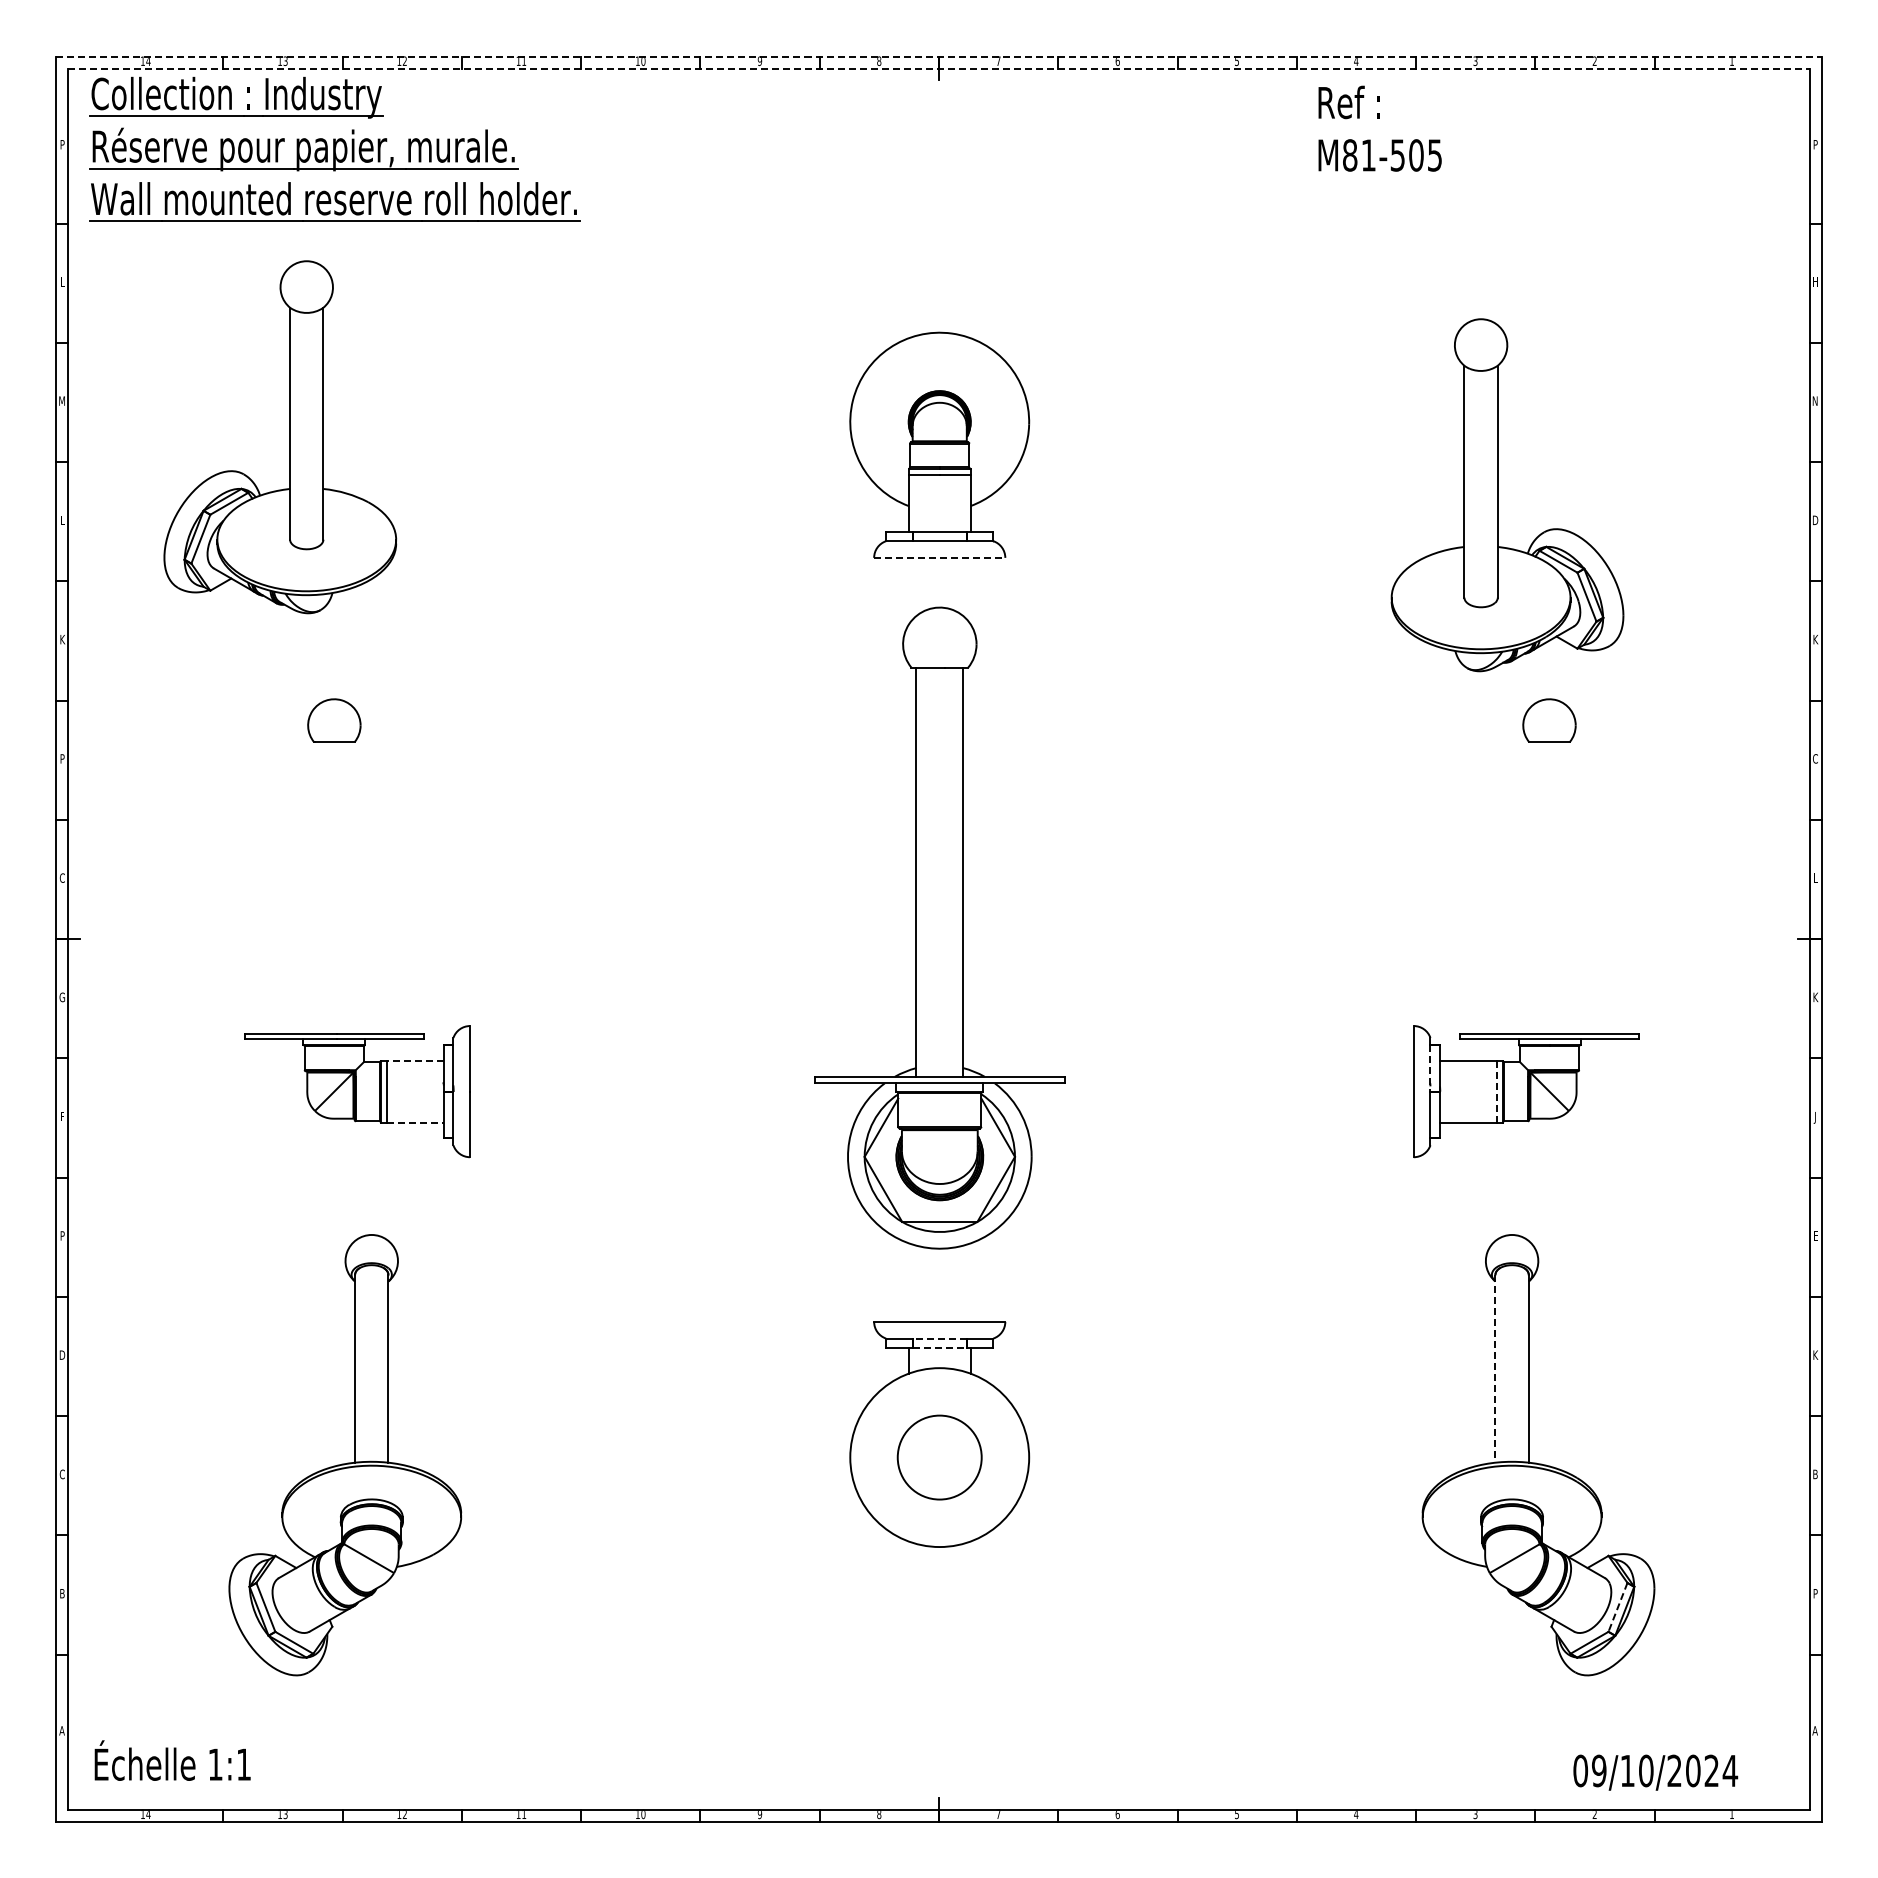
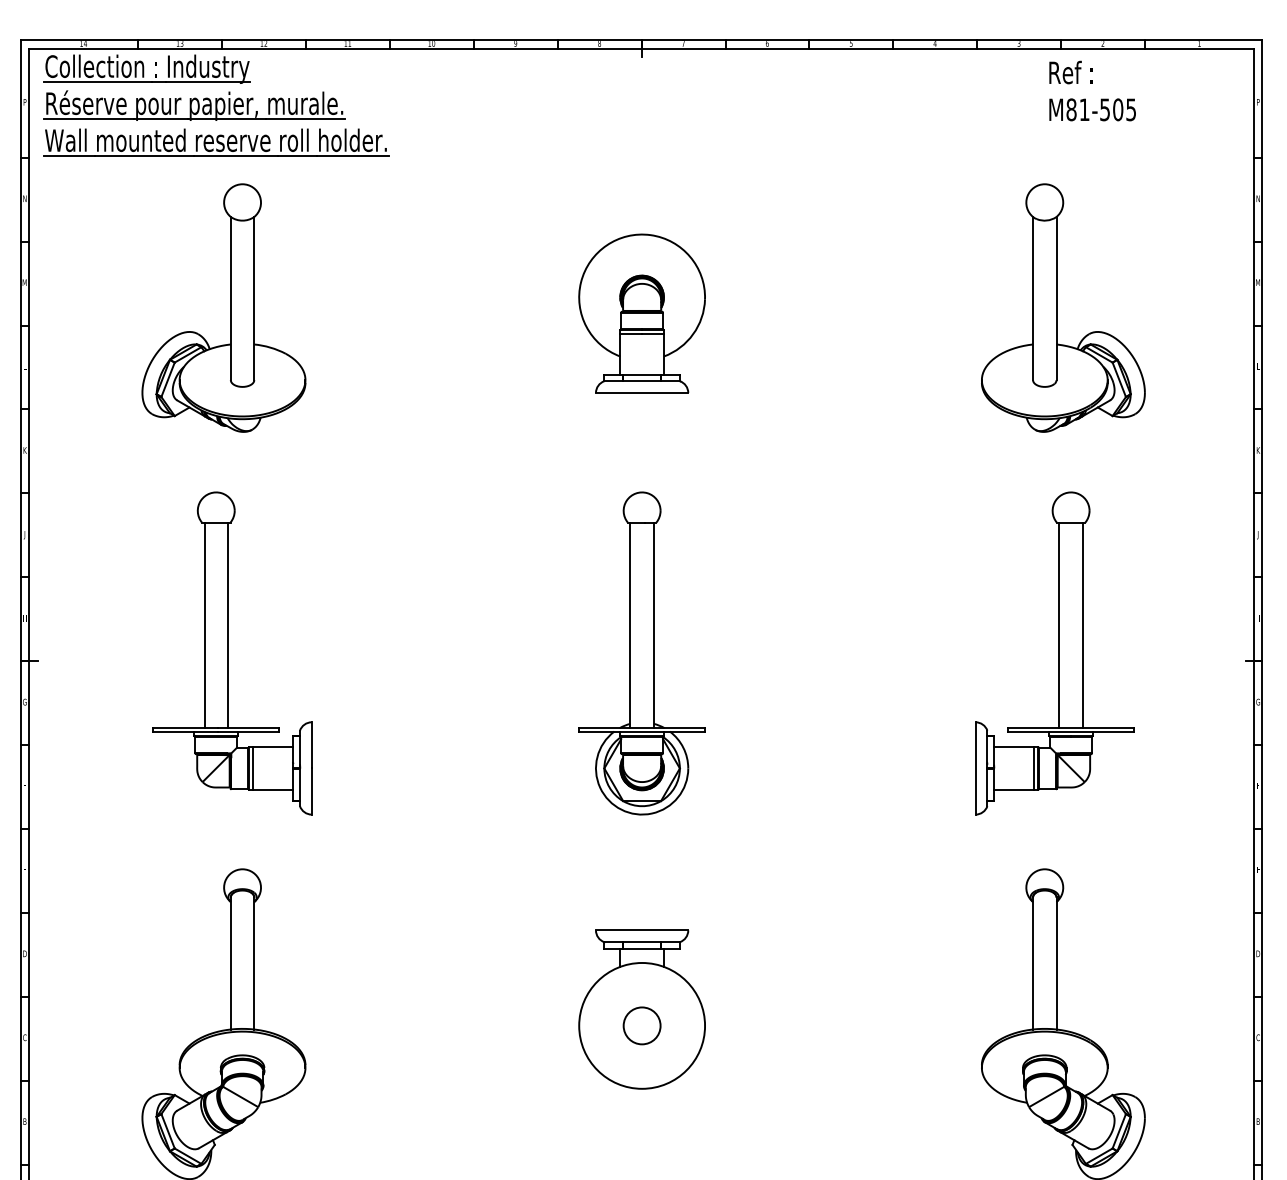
line: (939, 56) -> (641, 40), dashed -> solid
line: (938, 68) -> (641, 48), dashed -> solid
text: (1379, 128) -> (1092, 90), moved
text: (62, 281) -> (24, 198), L -> N
text: (1815, 281) -> (1258, 198), H -> N
text: (1815, 400) -> (1258, 282), N -> M
part: (289, 437) -> (230, 308), moved
part: (1498, 495) -> (1057, 308), moved
text: (1815, 520) -> (1258, 366), D -> L
line: (939, 557) -> (641, 392), dashed -> solid
text: (62, 760) -> (24, 535), P -> J
text: (1815, 760) -> (1258, 535), C -> J
text: (61, 877) -> (24, 617), C -> H
text: (1815, 877) -> (1258, 617), L -> H
line: (317, 888) -> (204, 625), added
line: (351, 888) -> (228, 625), added
line: (1532, 888) -> (1059, 625), added
line: (1566, 888) -> (1083, 625), added
part: (939, 928) -> (641, 653), size x0.71
text: (1815, 997) -> (1258, 702), K -> G
line: (415, 1060) -> (273, 746), dashed -> solid
line: (1430, 1068) -> (987, 752), dashed -> solid
line: (1497, 1091) -> (1034, 768), dashed -> solid
text: (1814, 1117) -> (1257, 786), J -> F
line: (415, 1122) -> (273, 790), dashed -> solid
text: (62, 1235) -> (24, 869), P -> E
line: (939, 1338) -> (641, 942), dashed -> solid
line: (939, 1348) -> (641, 949), dashed -> solid
text: (1815, 1354) -> (1258, 953), K -> D
line: (1495, 1368) -> (1033, 963), dashed -> solid
circle: (939, 1457) -> (641, 1025), size x0.62
text: (1814, 1474) -> (1257, 1037), B -> C
text: (1815, 1593) -> (1258, 1121), P -> B
line: (1617, 1607) -> (1118, 1131), dashed -> solid

